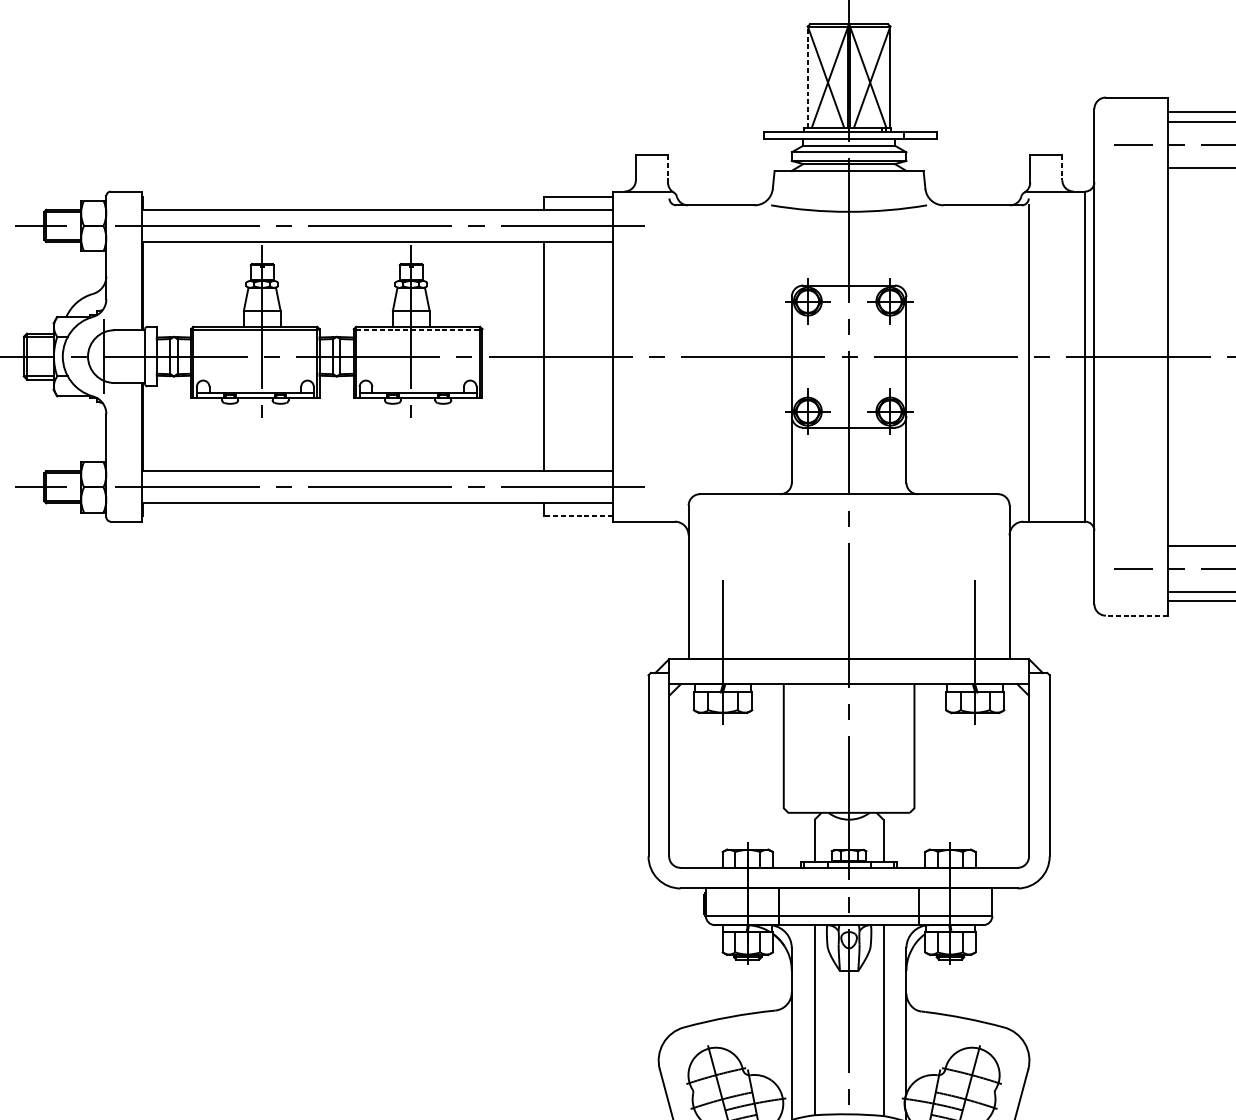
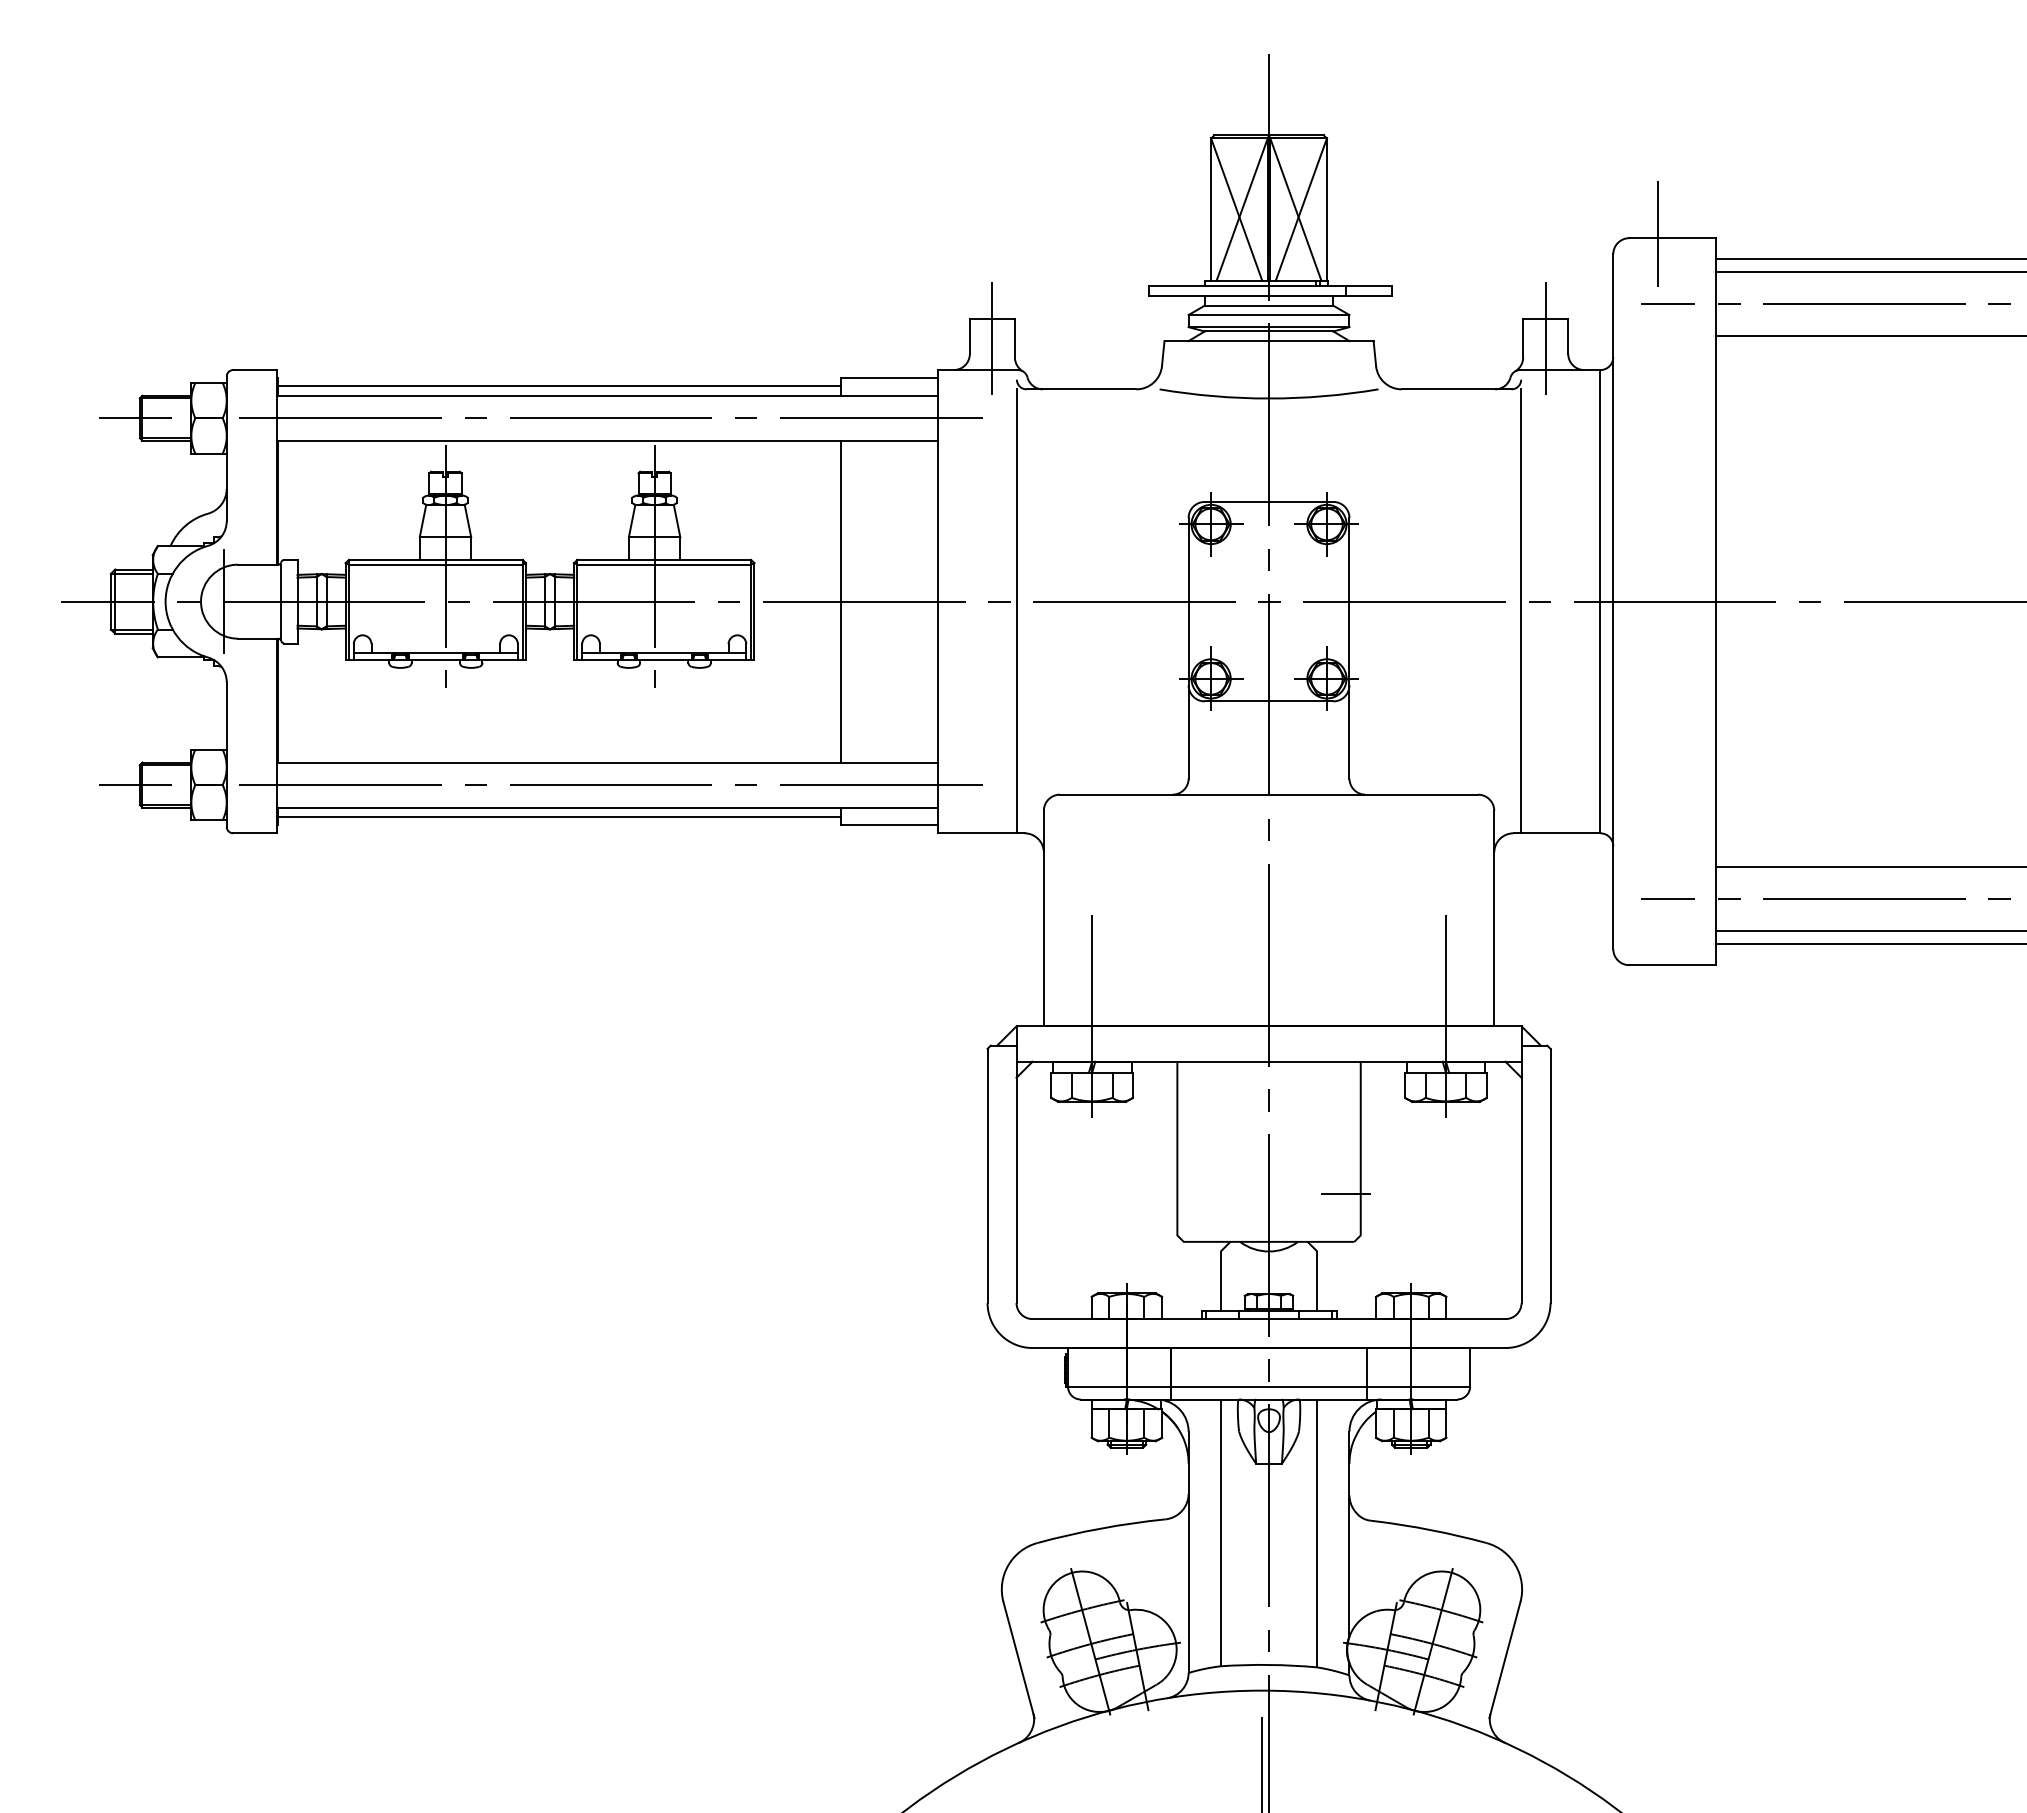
line: (808, 77) -> (1211, 209), dashed -> solid
line: (1126, 94) -> (1658, 234), added
line: (1062, 167) -> (1568, 336), dashed -> solid
line: (652, 168) -> (992, 337), added
line: (1046, 168) -> (1545, 337), added
line: (667, 169) -> (1014, 338), dashed -> solid
line: (343, 203) -> (559, 386), added
line: (418, 330) -> (664, 564), dashed -> solid
line: (669, 363) -> (1016, 611), added
line: (343, 510) -> (559, 817), added
line: (577, 516) -> (888, 825), dashed -> solid
line: (1136, 615) -> (1672, 965), dashed -> solid
line: (904, 778) -> (1346, 1193), added

